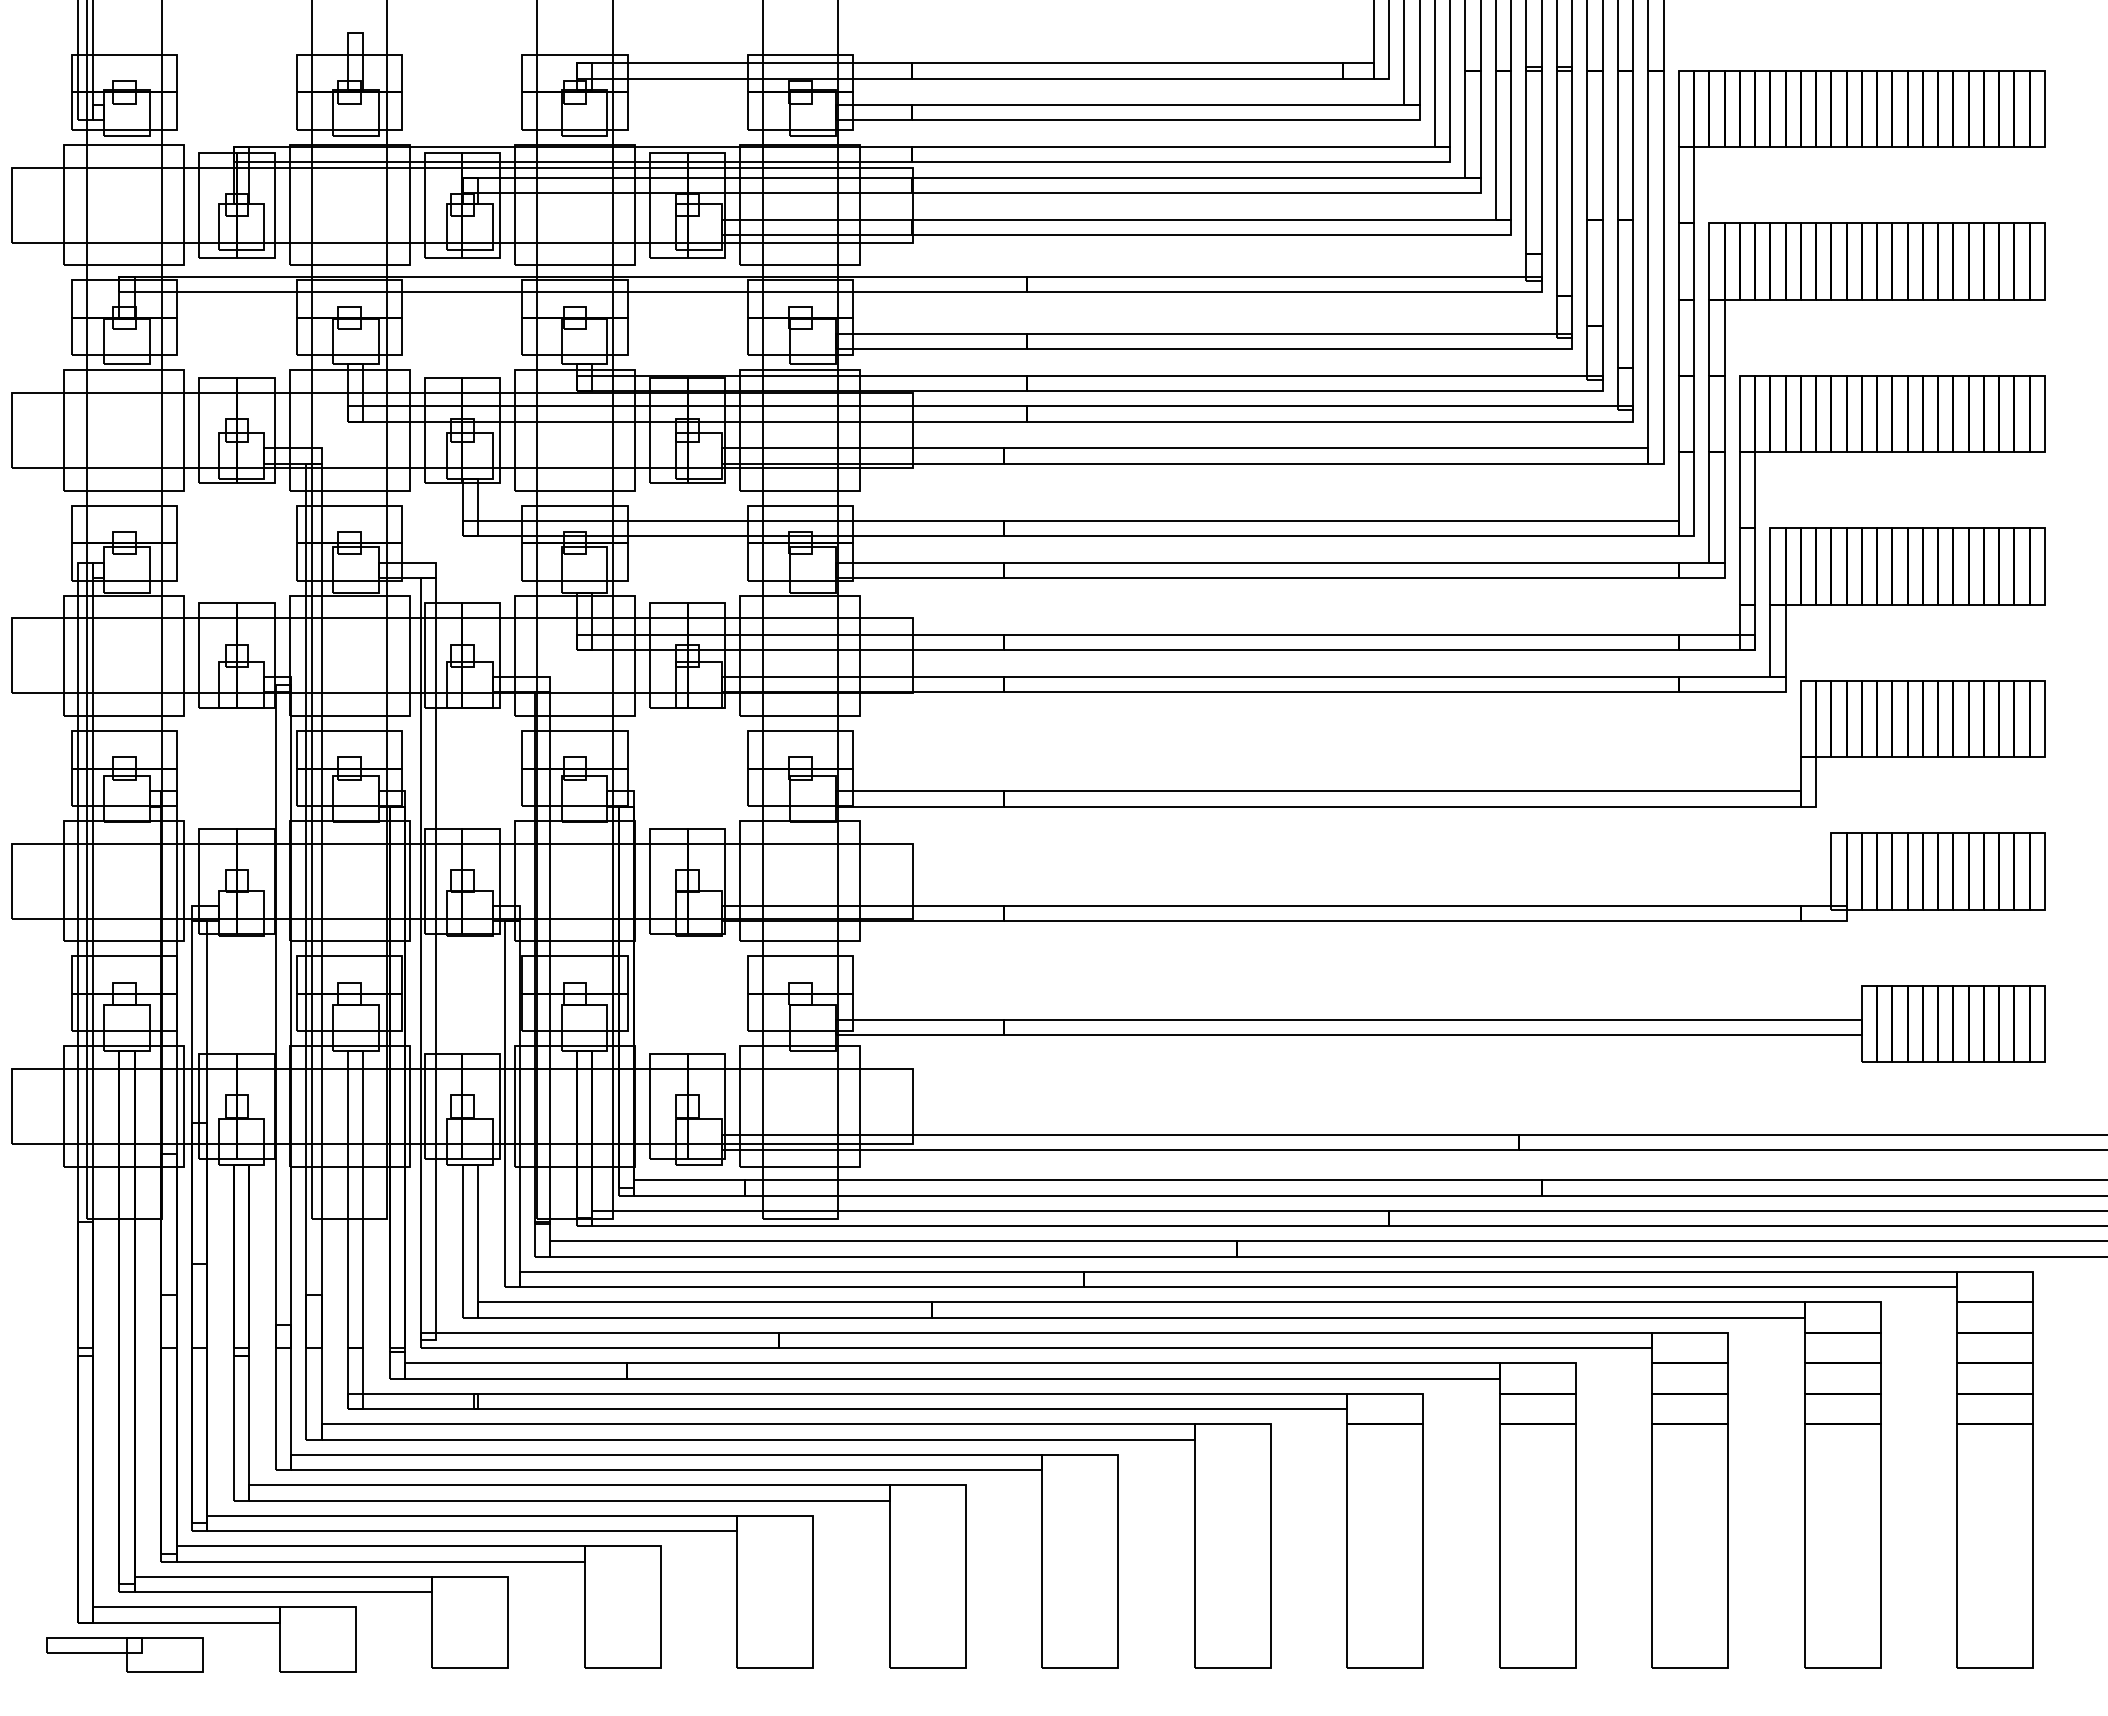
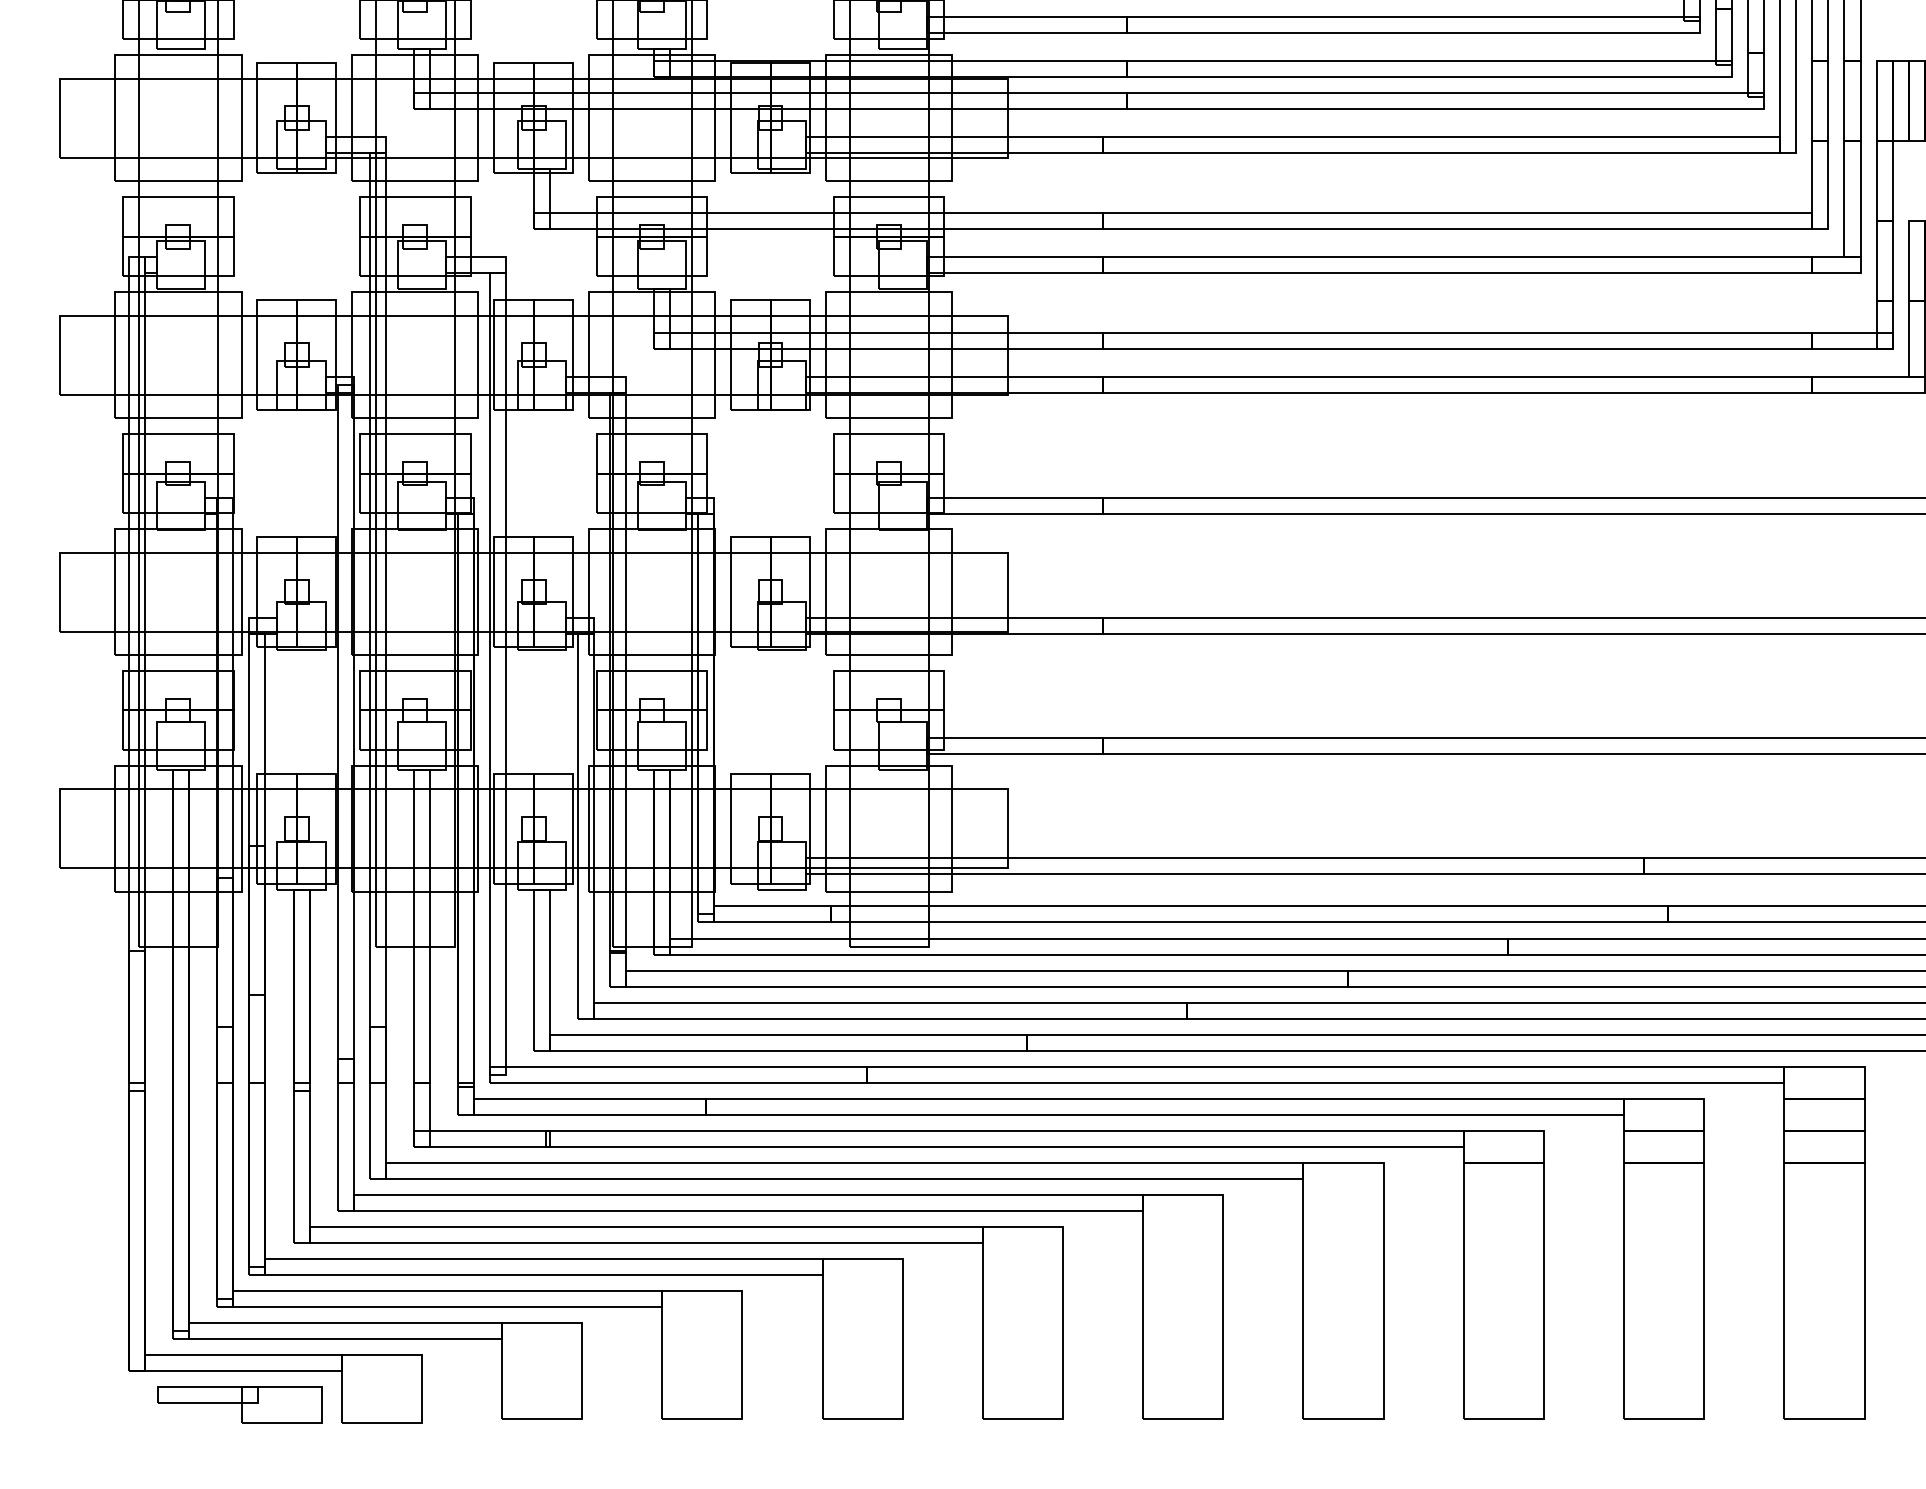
part: (124, 1654) -> (239, 1404), moved

